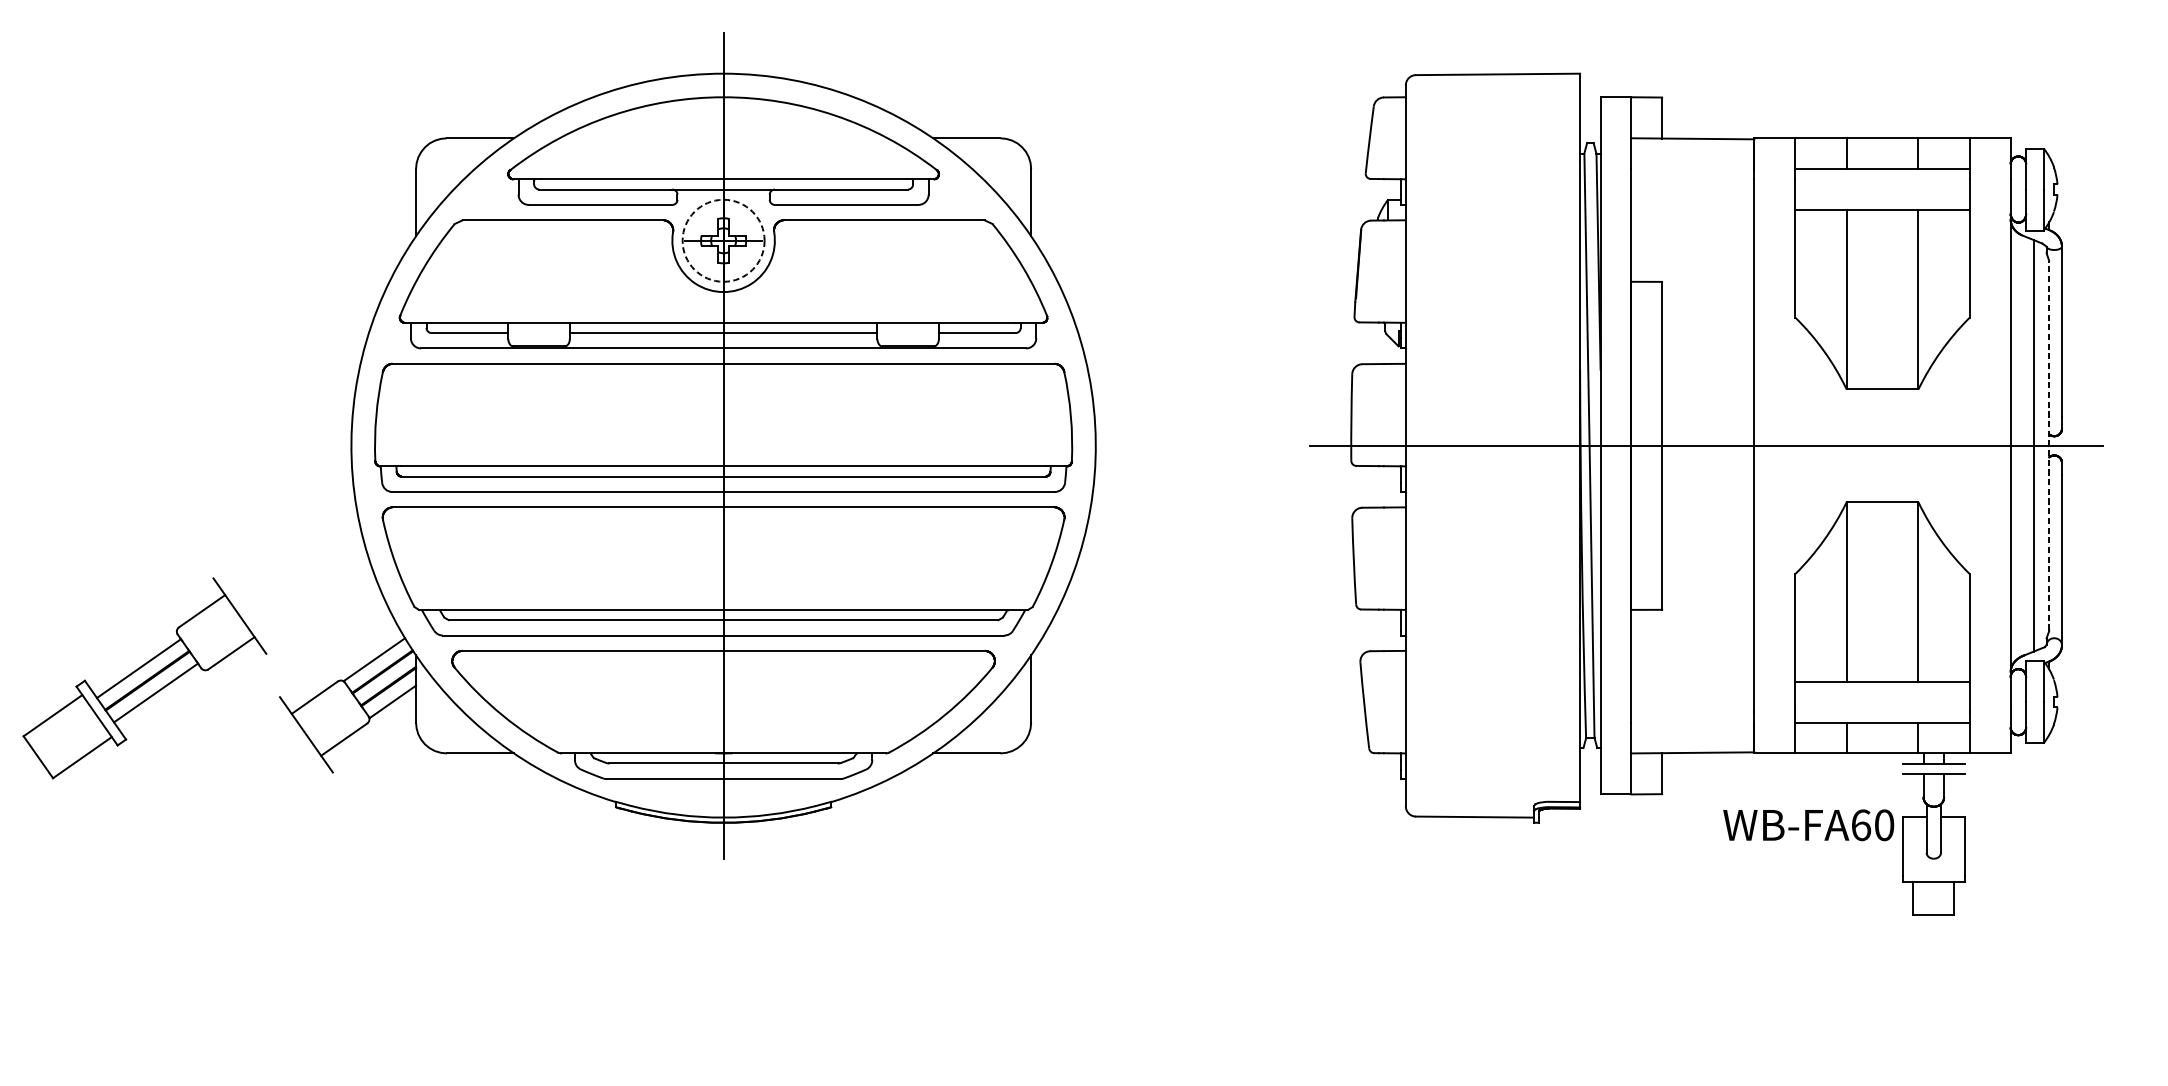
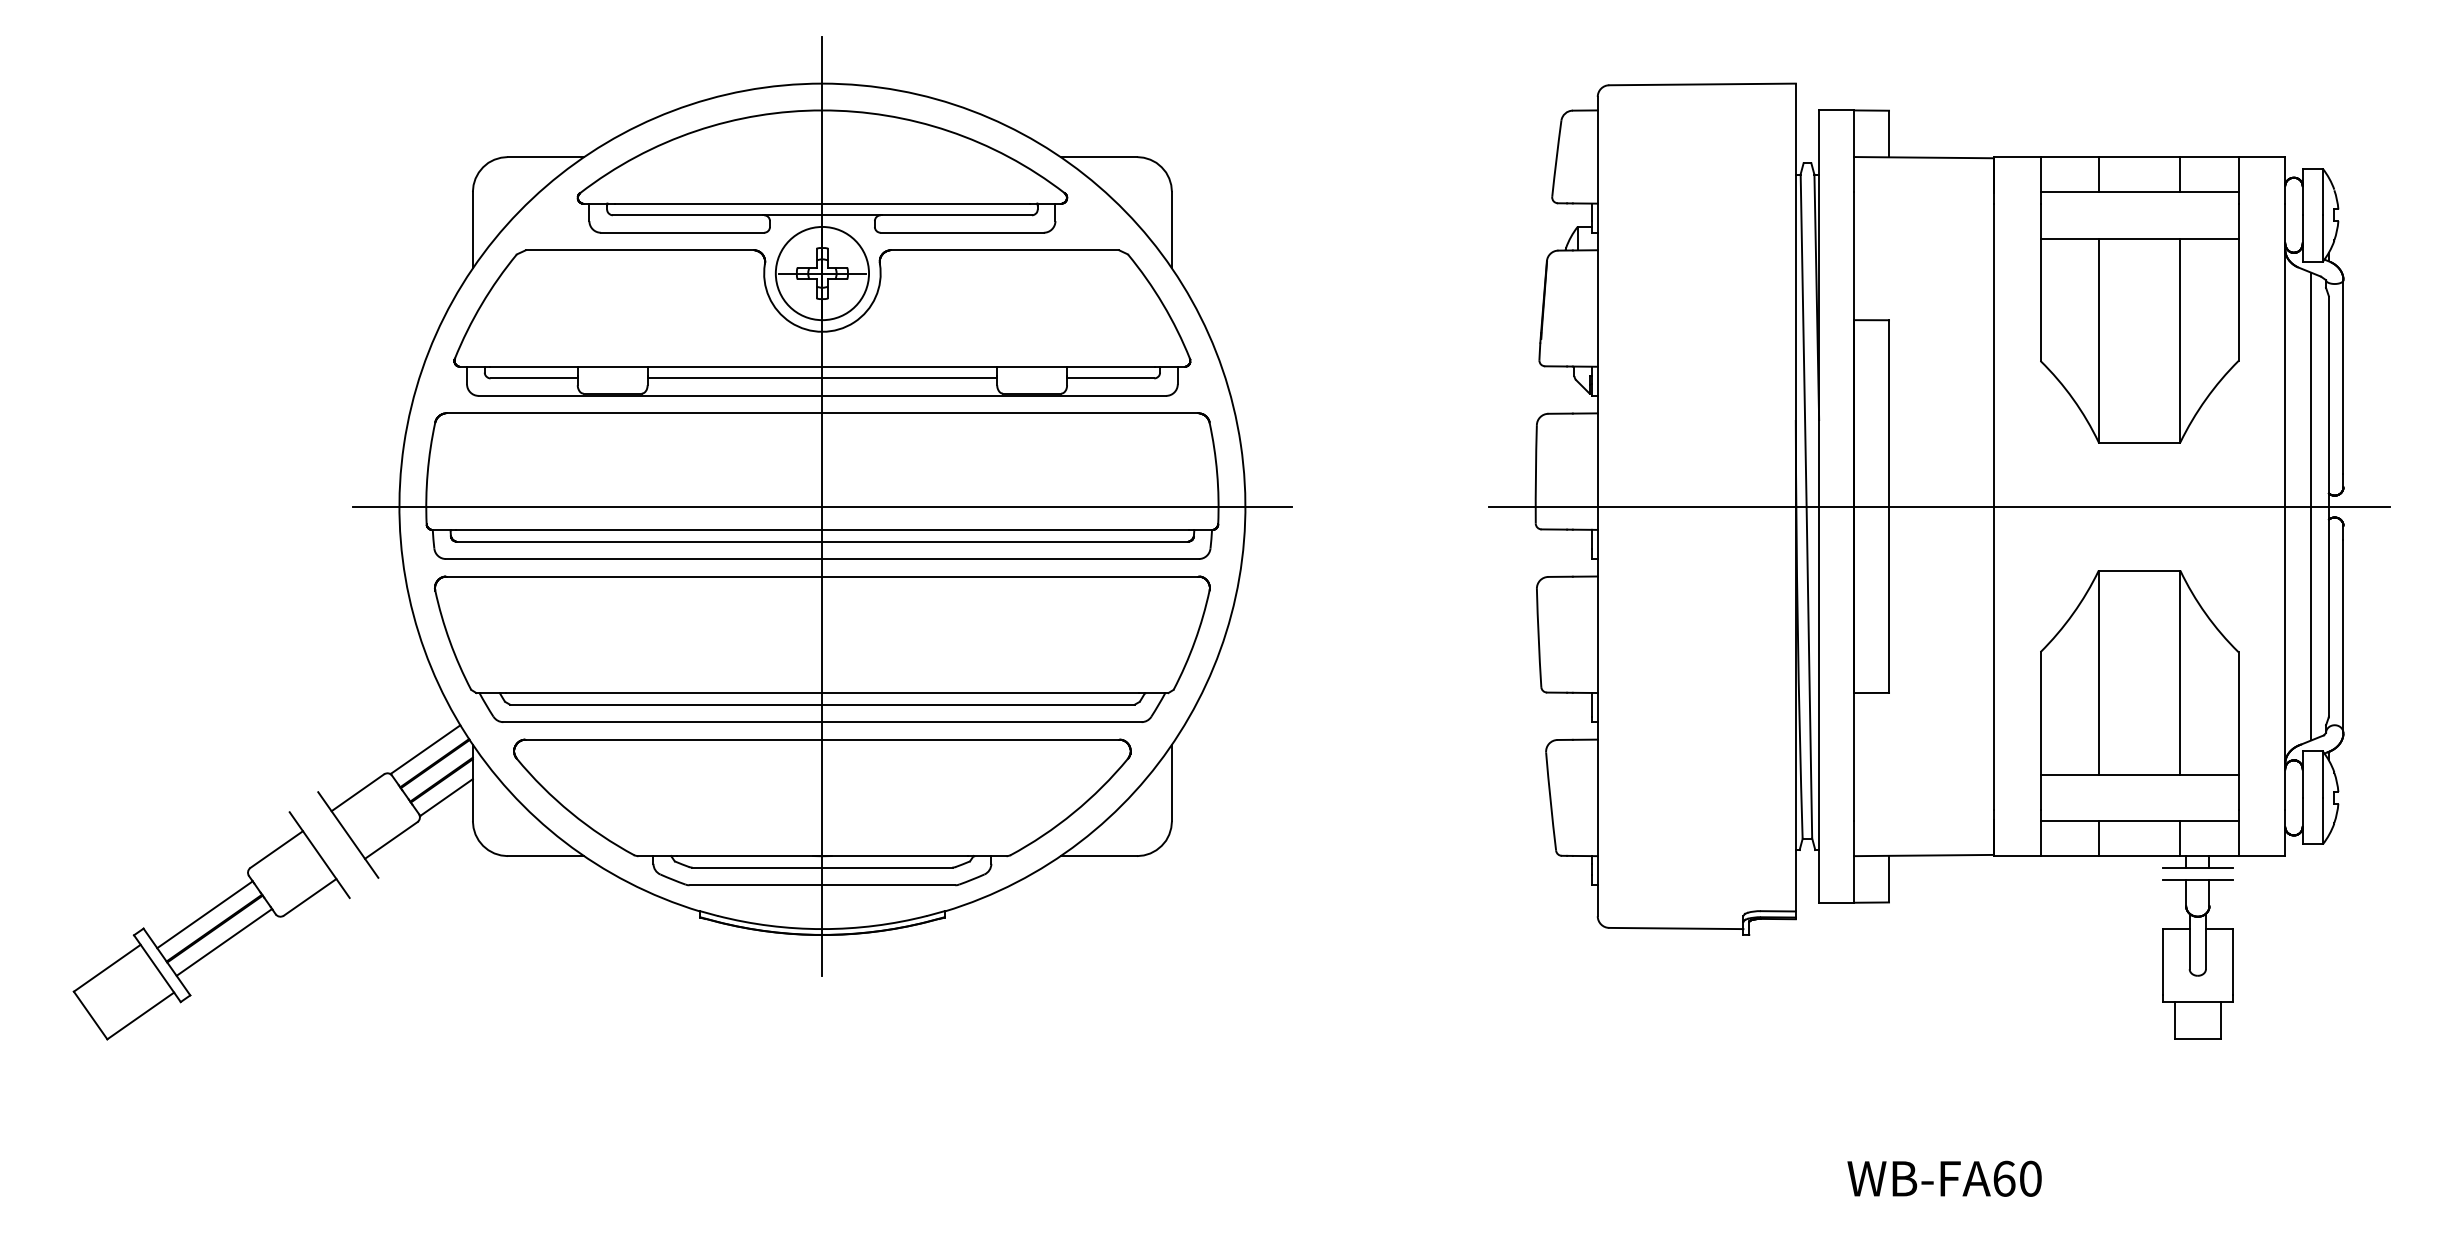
circle: (723, 240) -> (822, 273), dashed -> solid
line: (723, 445) -> (822, 506), added
line: (2048, 445) -> (2328, 506), dashed -> solid
part: (144, 678) -> (211, 925), moved
text: (1808, 825) -> (1944, 1178), moved

